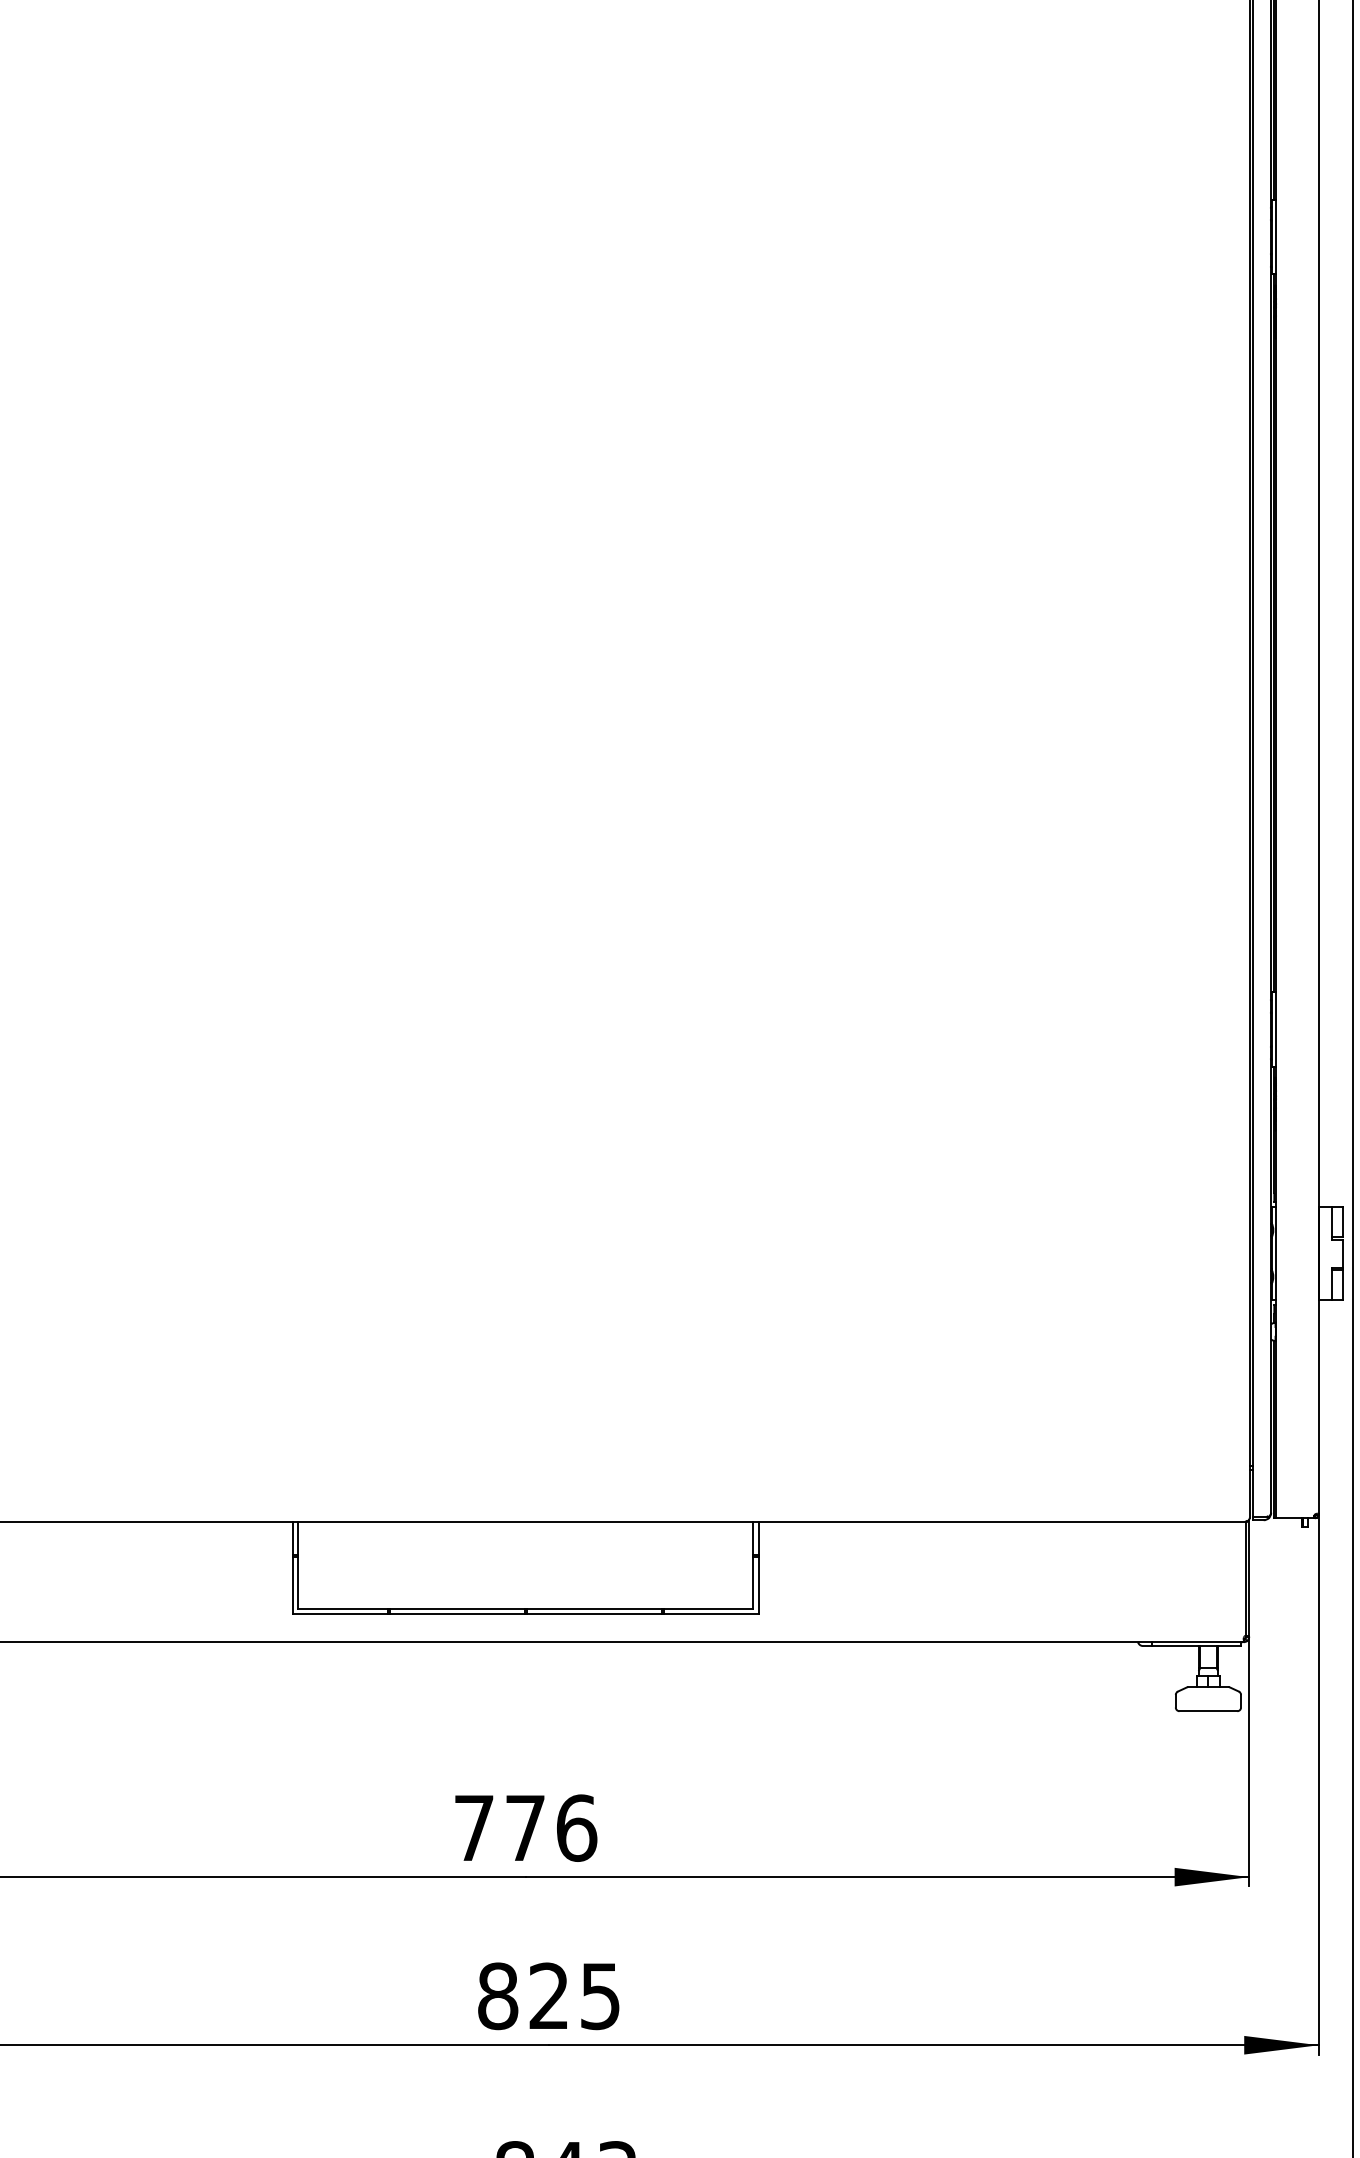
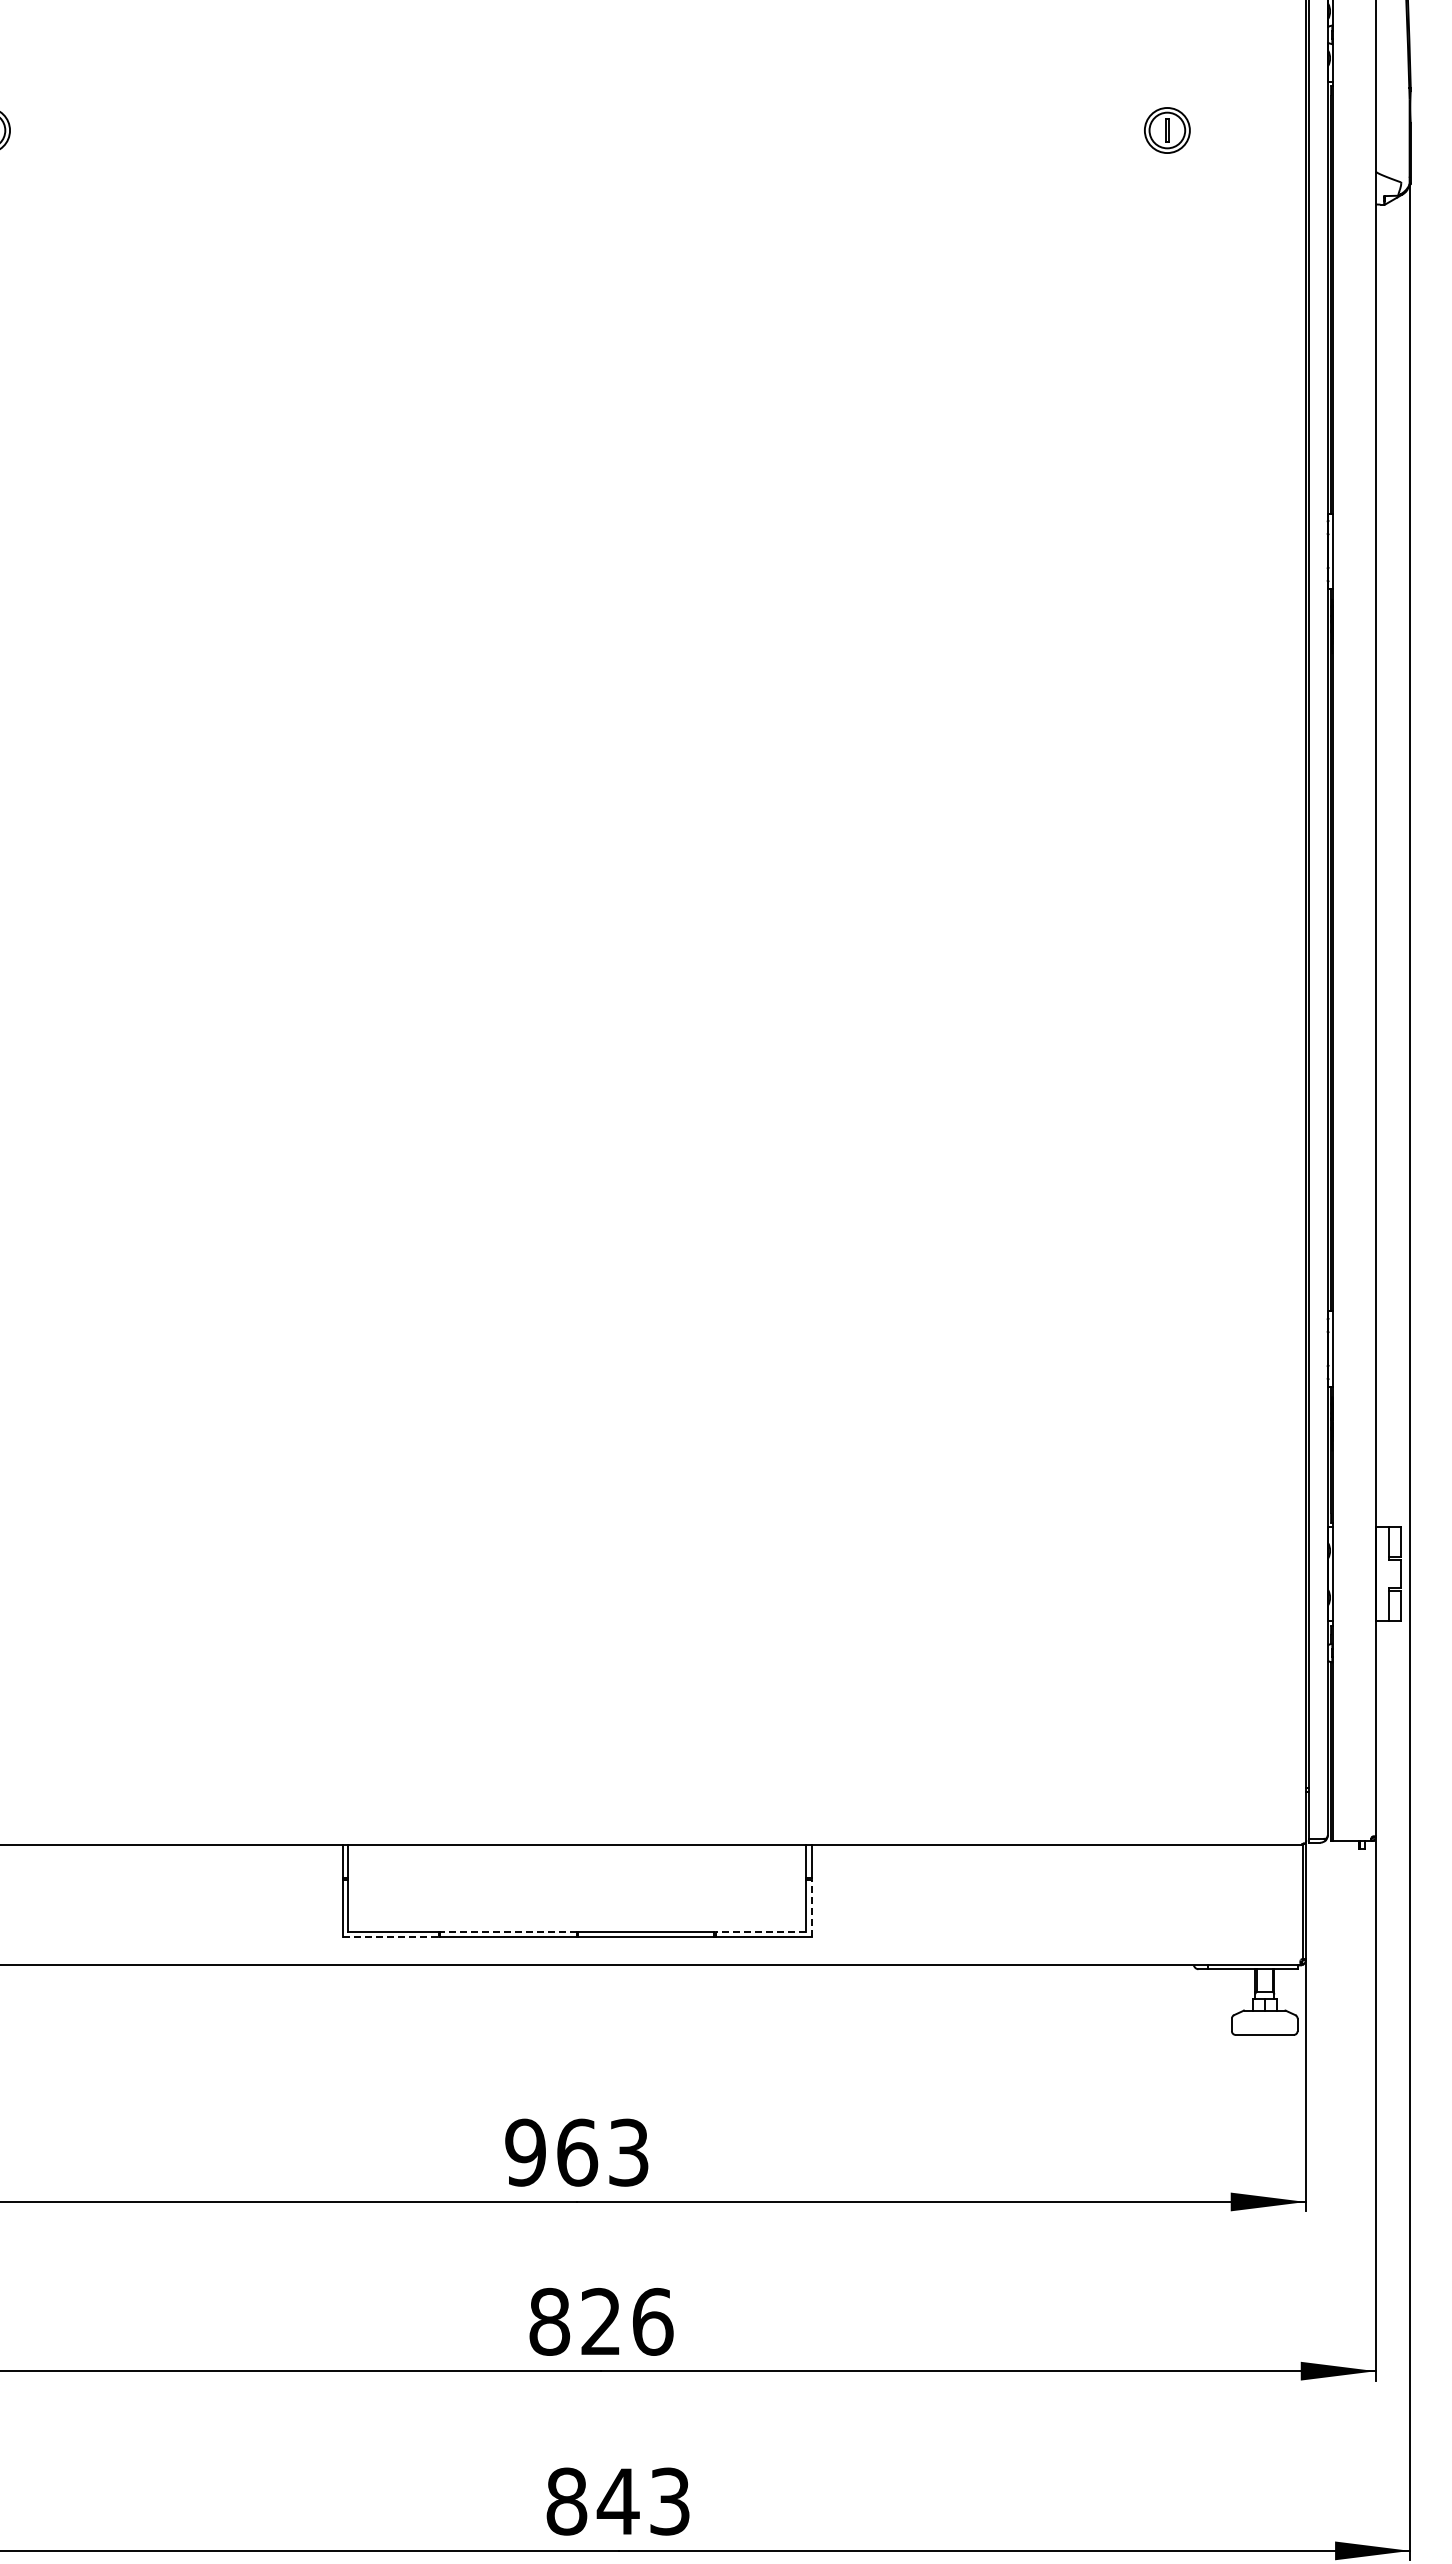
line: (759, 1585) -> (812, 1908), solid -> dashed
line: (456, 1608) -> (507, 1931), solid -> dashed
line: (707, 1608) -> (760, 1931), solid -> dashed
line: (339, 1614) -> (390, 1937), solid -> dashed
text: (525, 1827) -> (577, 2152), 776 -> 963
text: (601, 1995) -> (653, 2321), 825 -> 826

